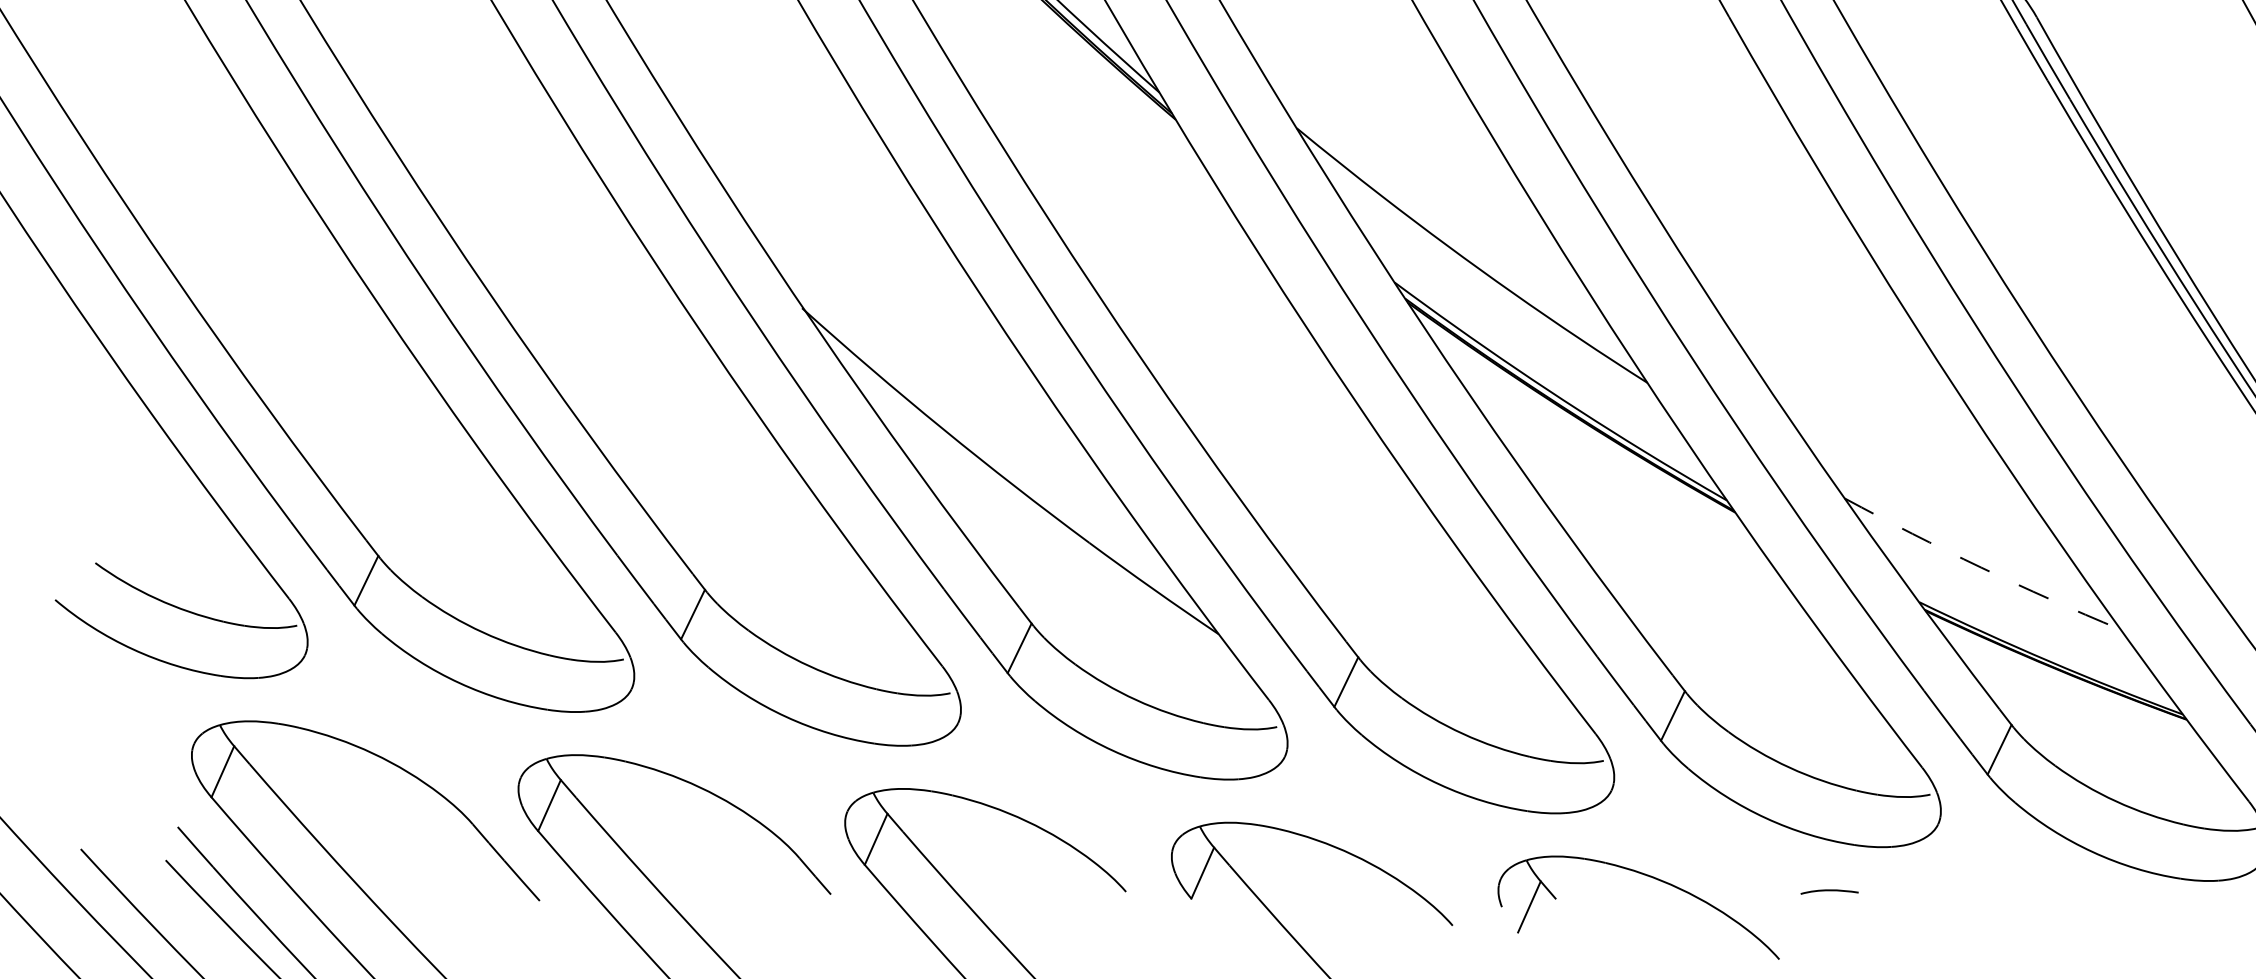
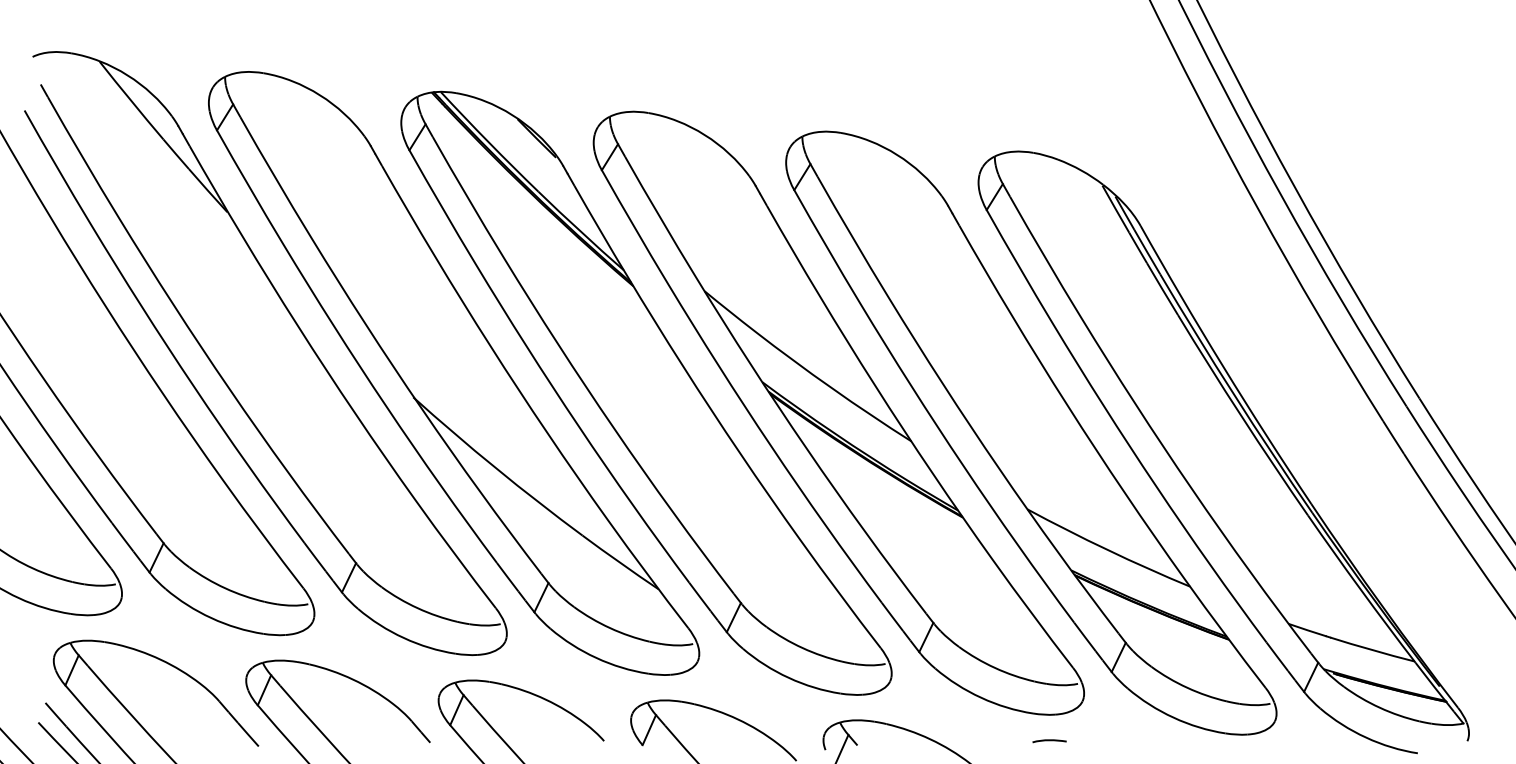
arc: (1980, 568) -> (1107, 550), dashed -> solid
curve: (1829, 892) -> (1049, 741), moved

